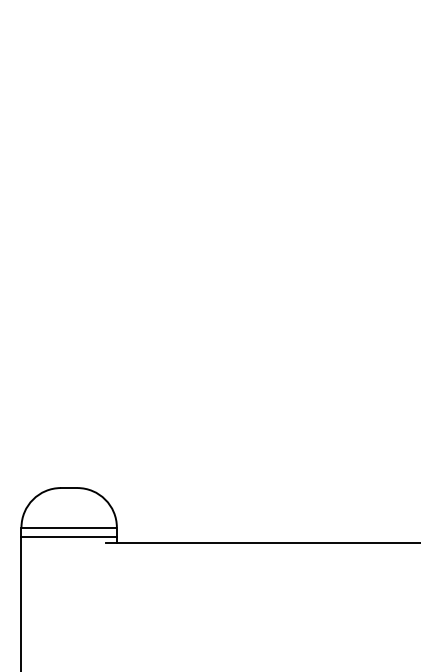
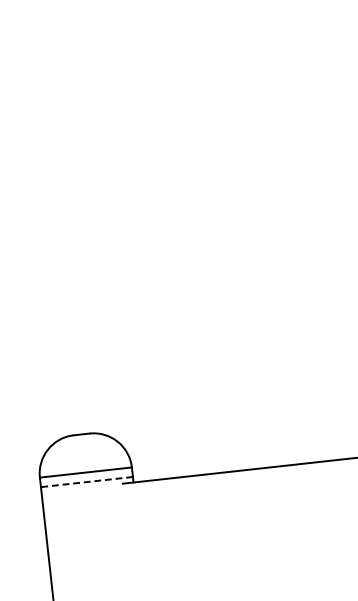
line: (69, 537) -> (87, 482), solid -> dashed

